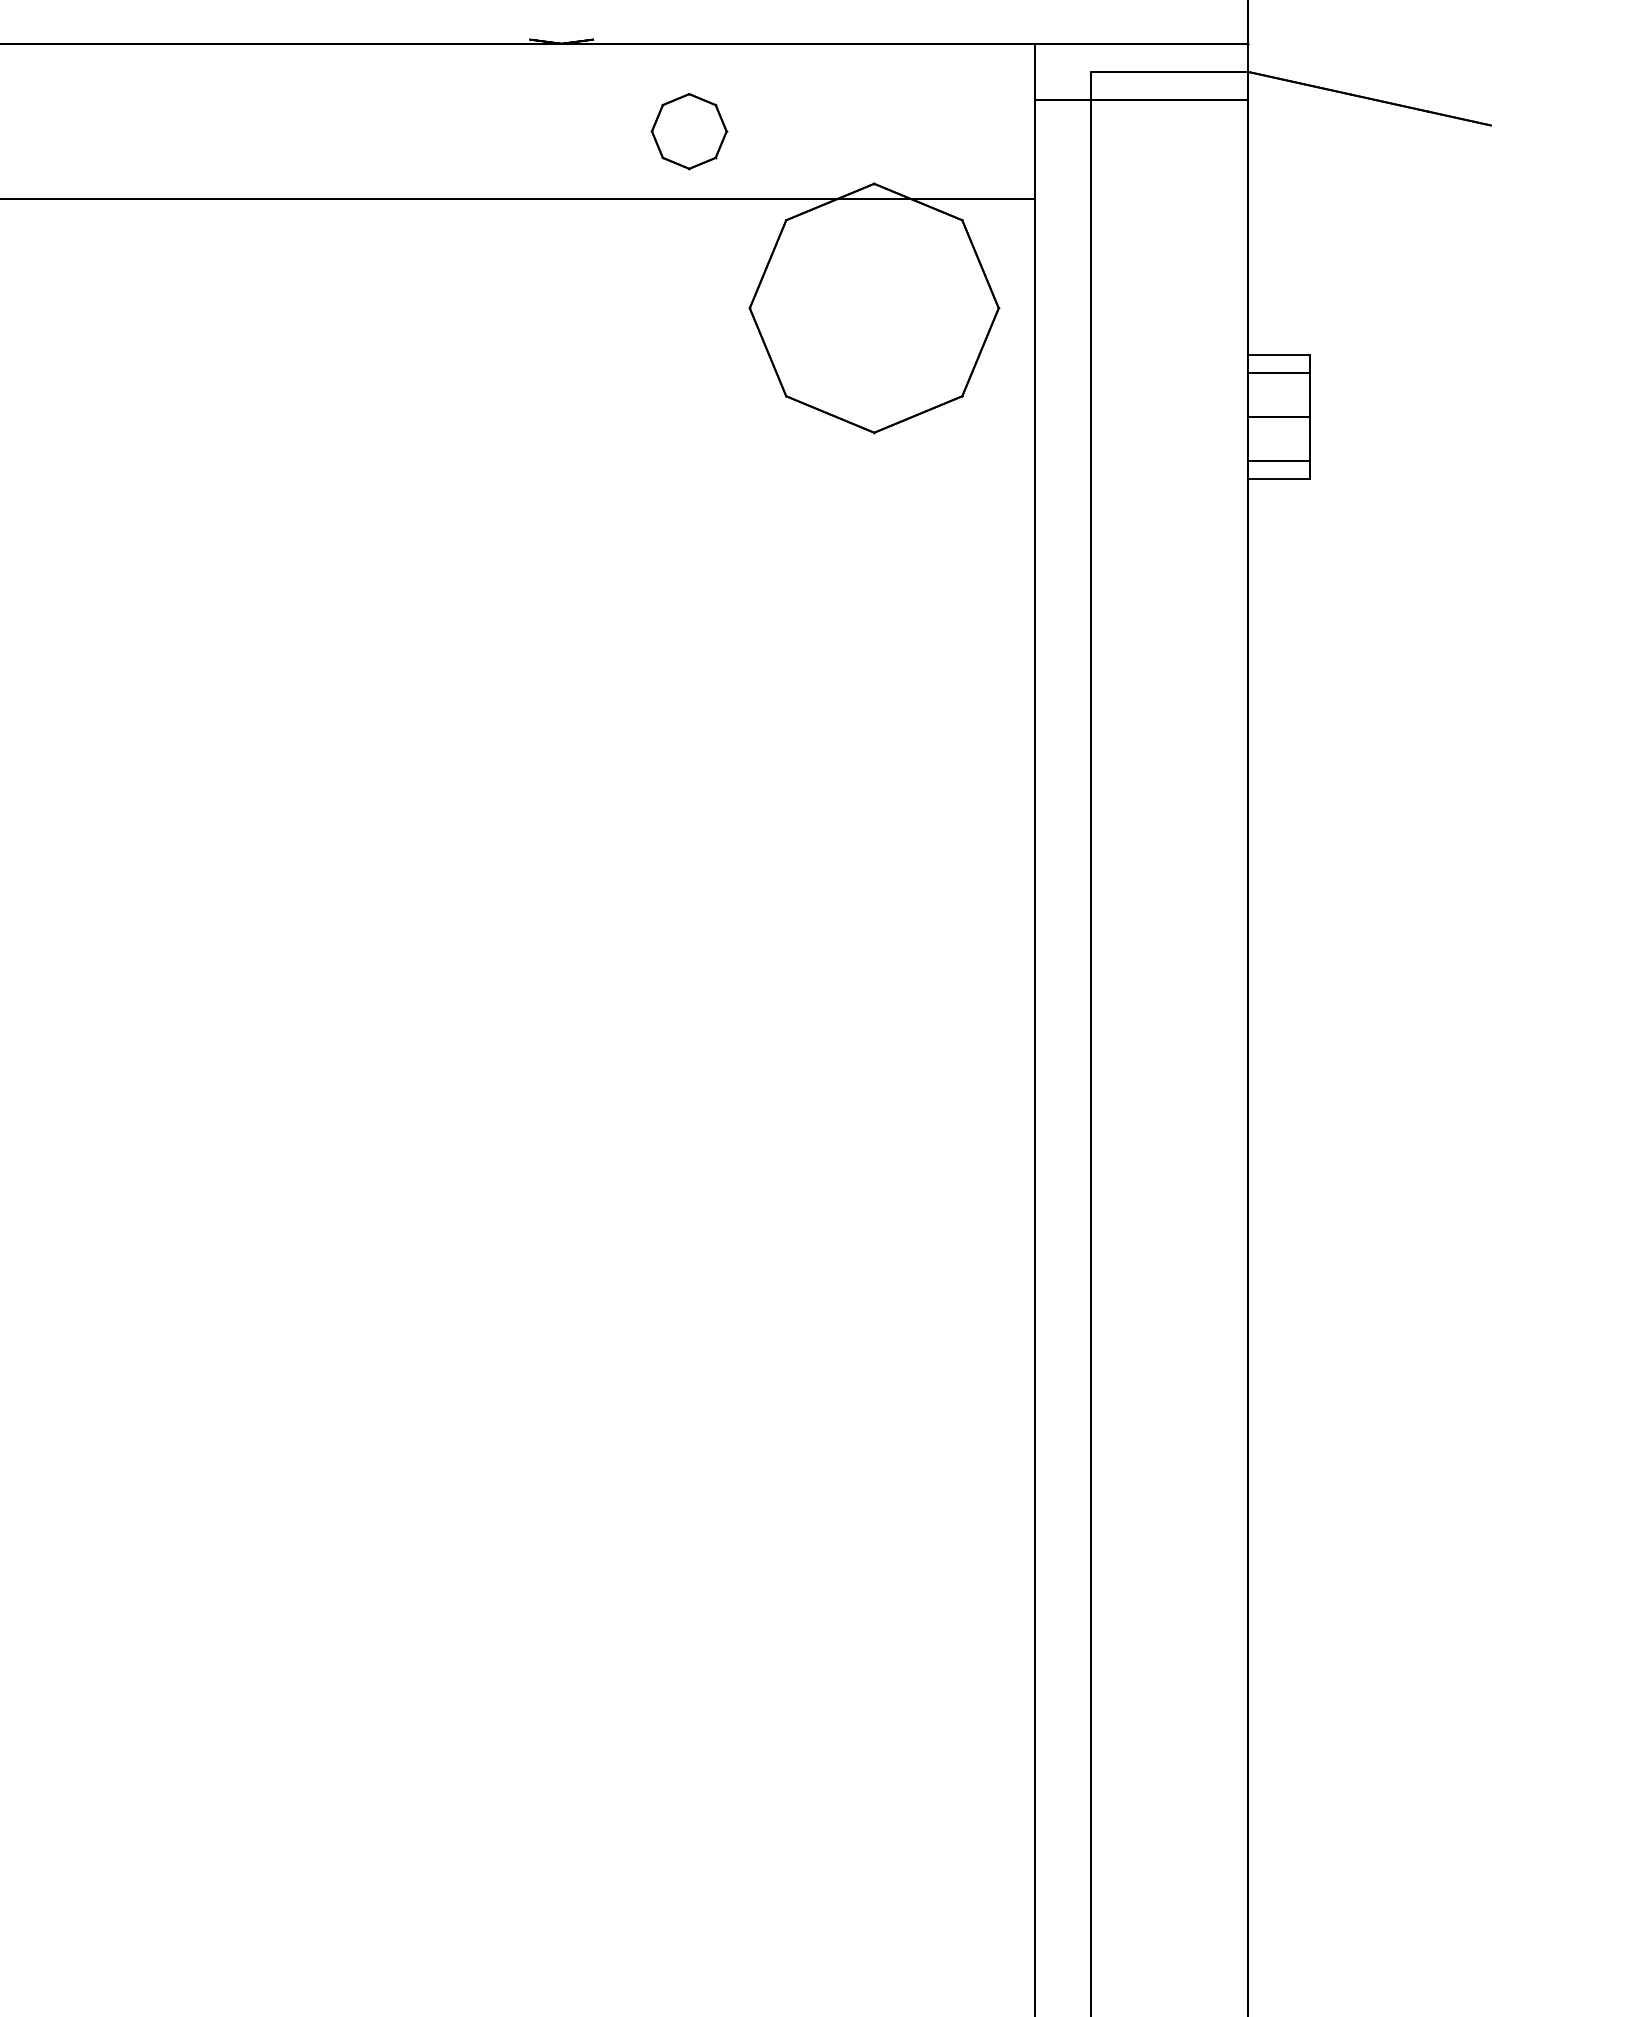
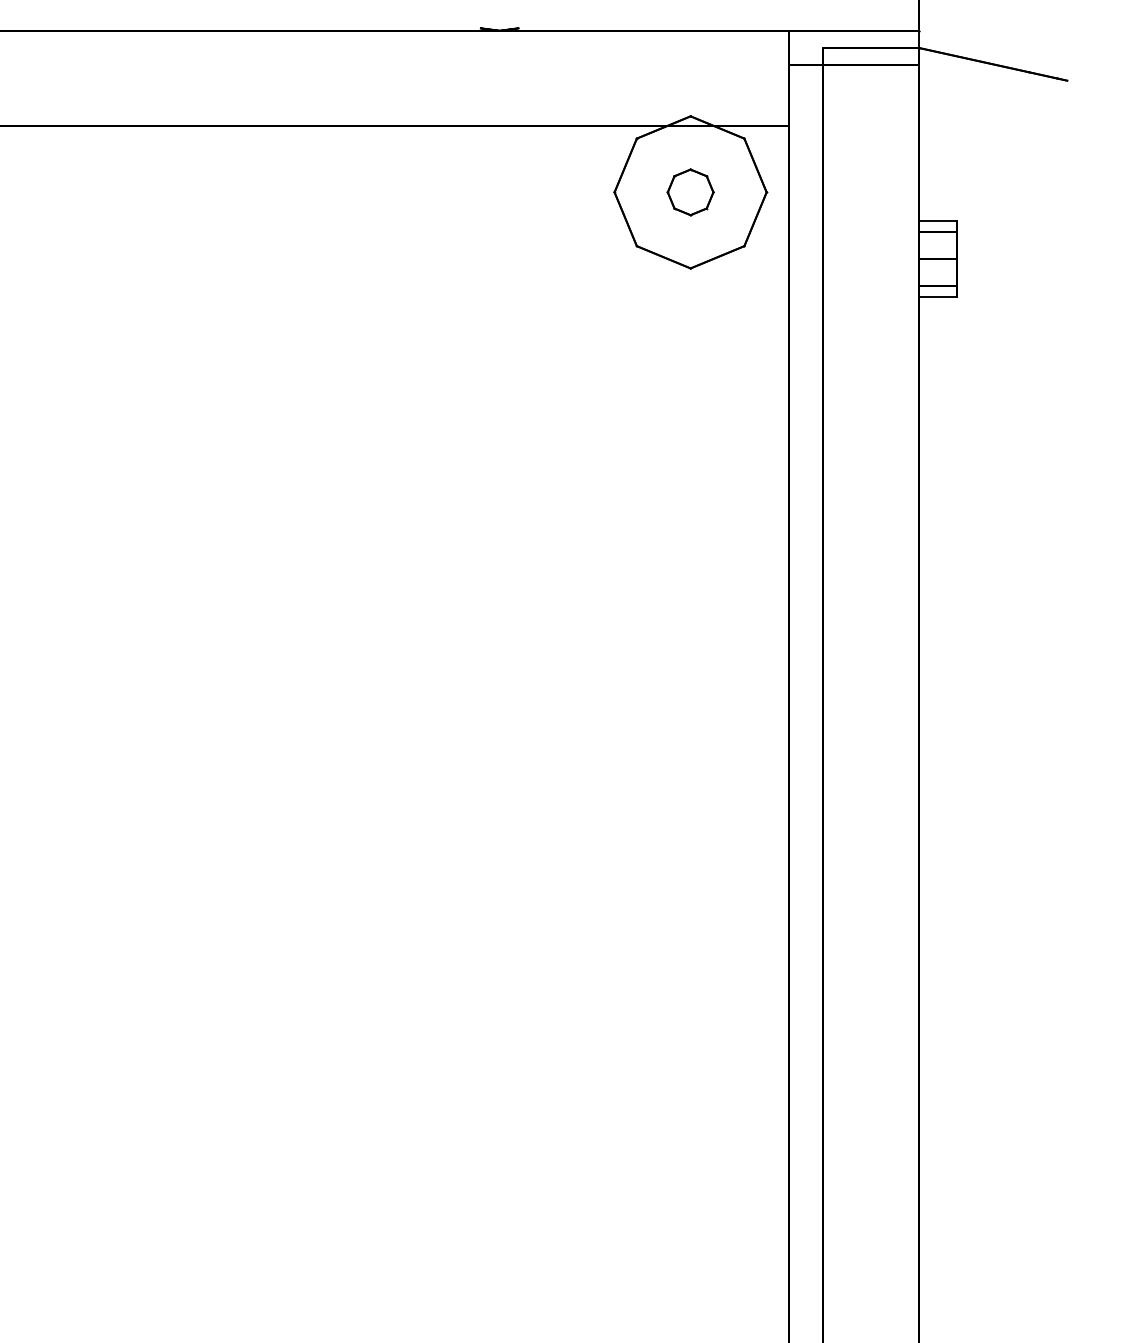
part: (689, 131) -> (690, 192), moved

